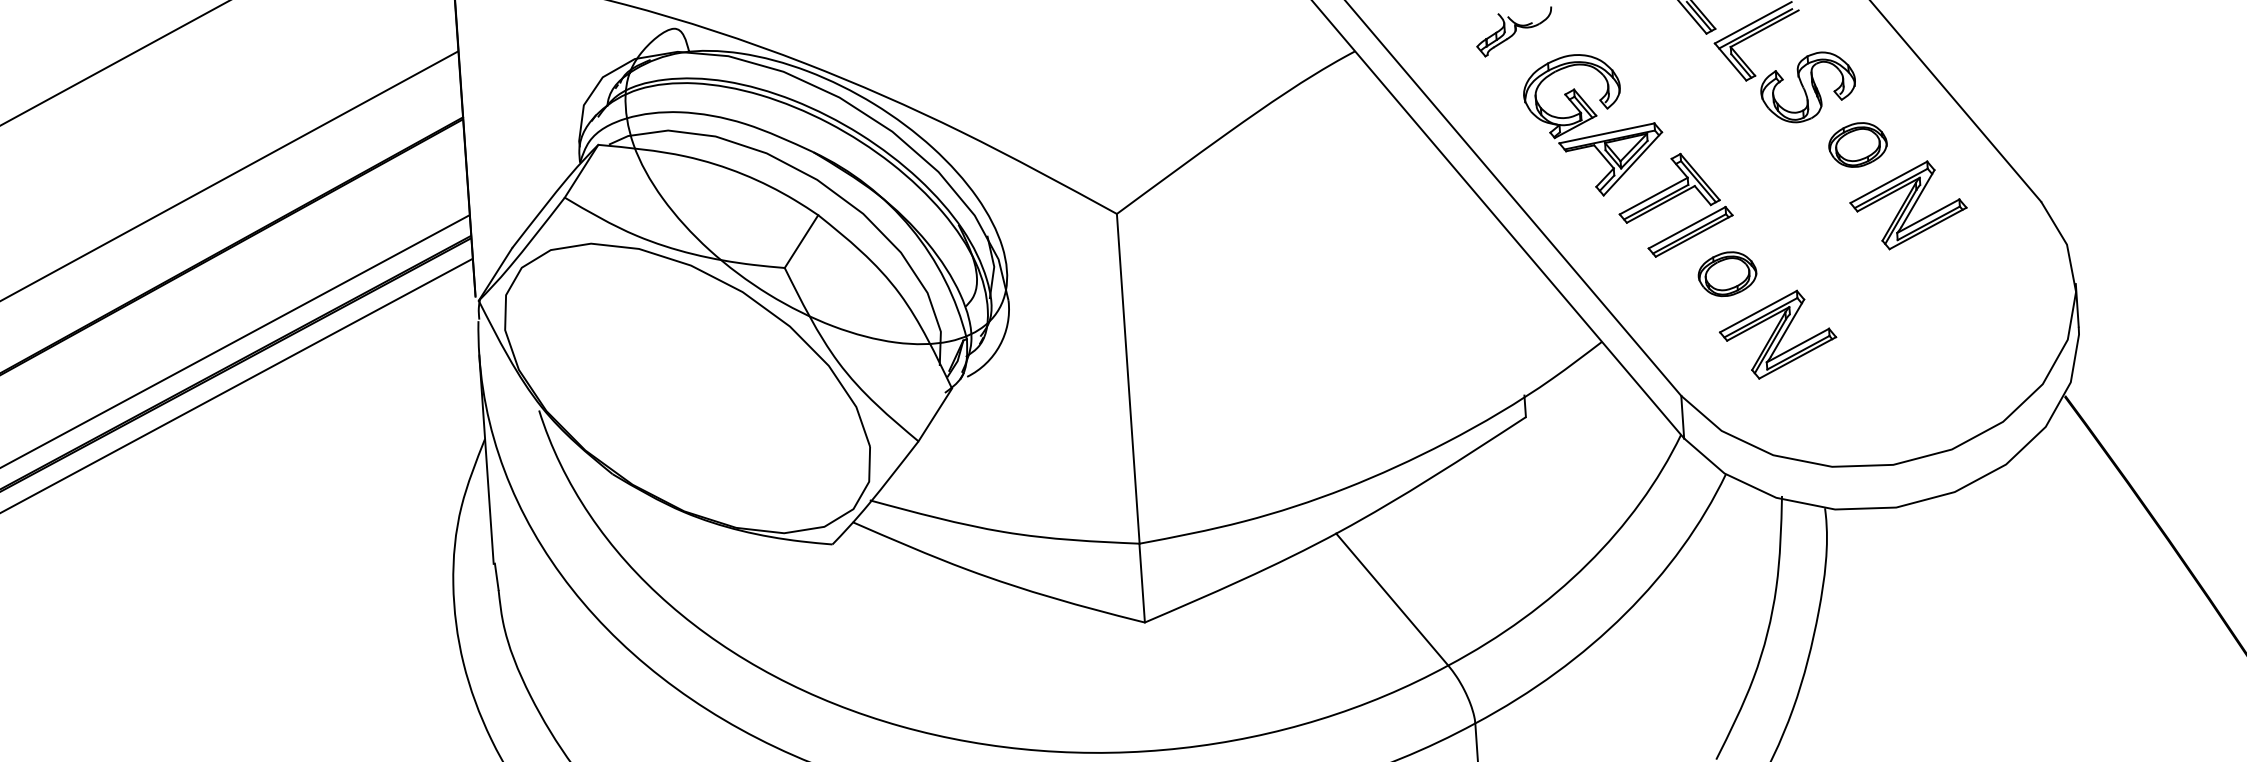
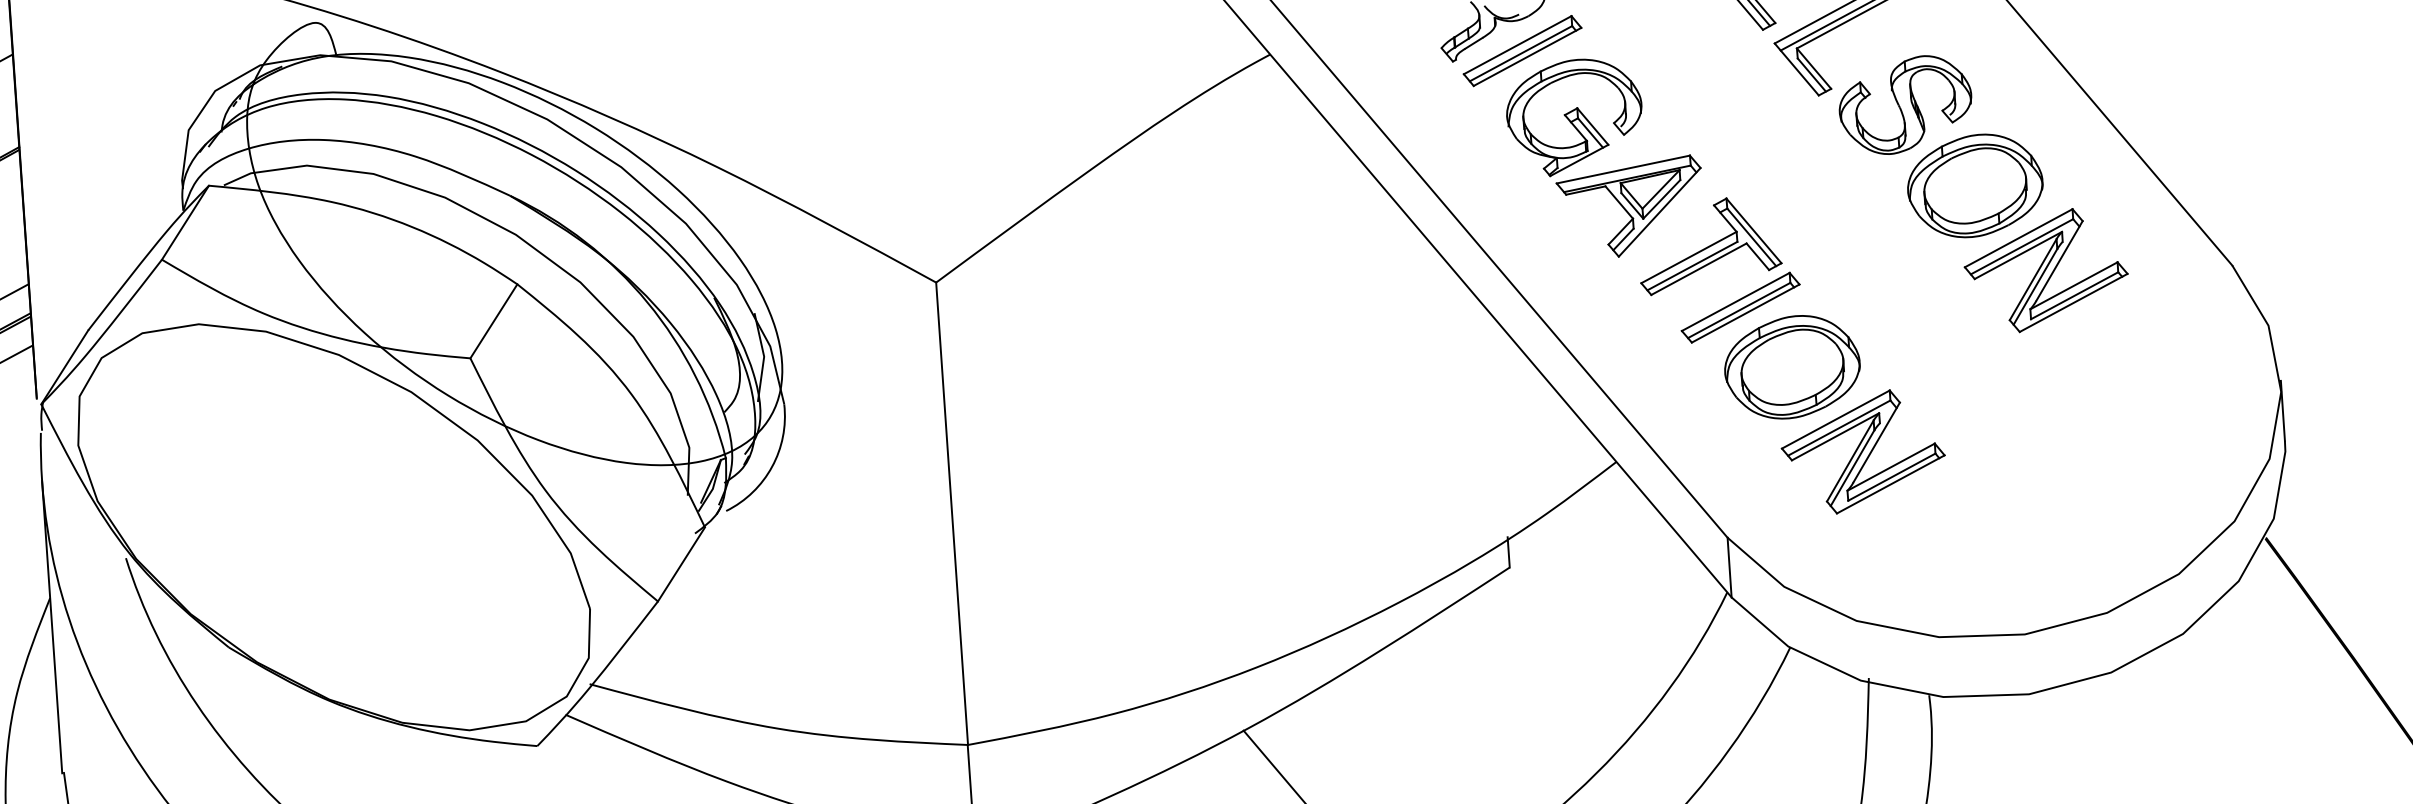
part: (1535, 48) -> (1523, 50), added
part: (1857, 144) -> (1974, 185), size x1.67
part: (1727, 273) -> (1792, 366), size x1.67

